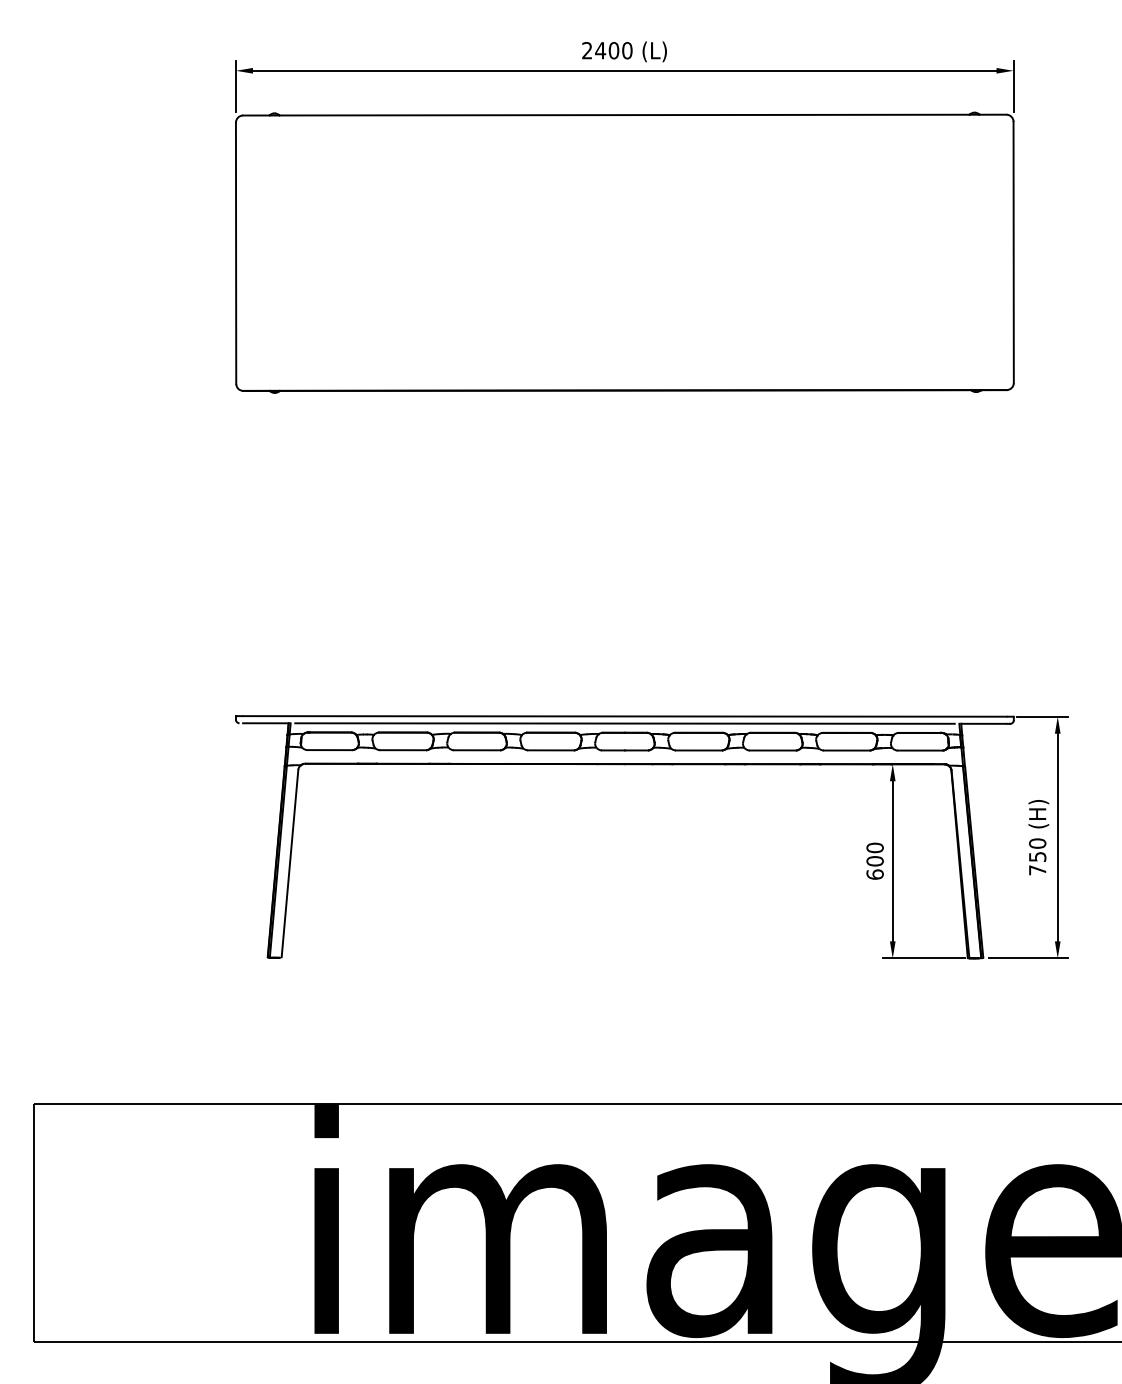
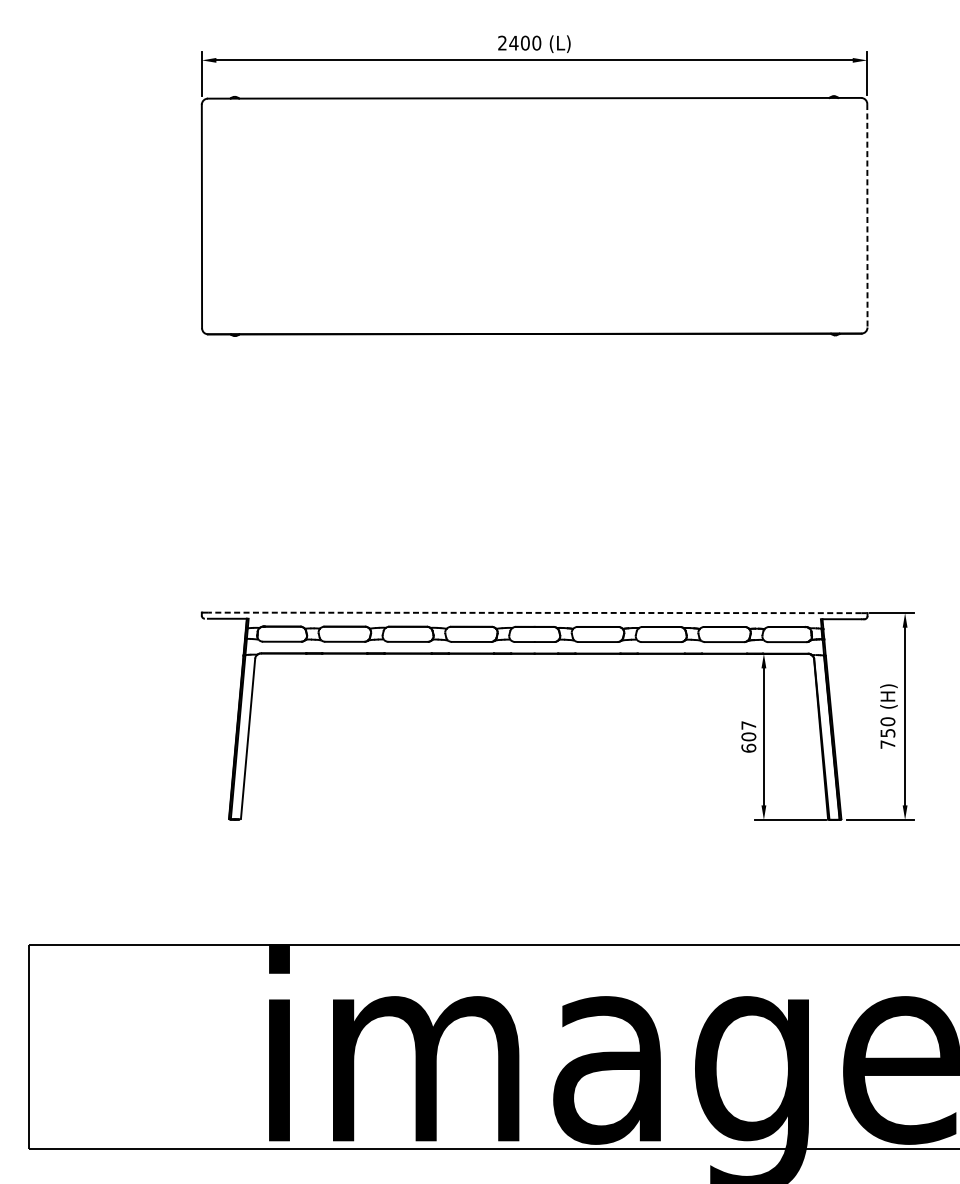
line: (1013, 252) -> (867, 215), solid -> dashed
line: (625, 716) -> (535, 612), solid -> dashed
line: (624, 723) -> (534, 618), removed
text: (874, 847) -> (748, 725), 600 -> 607

